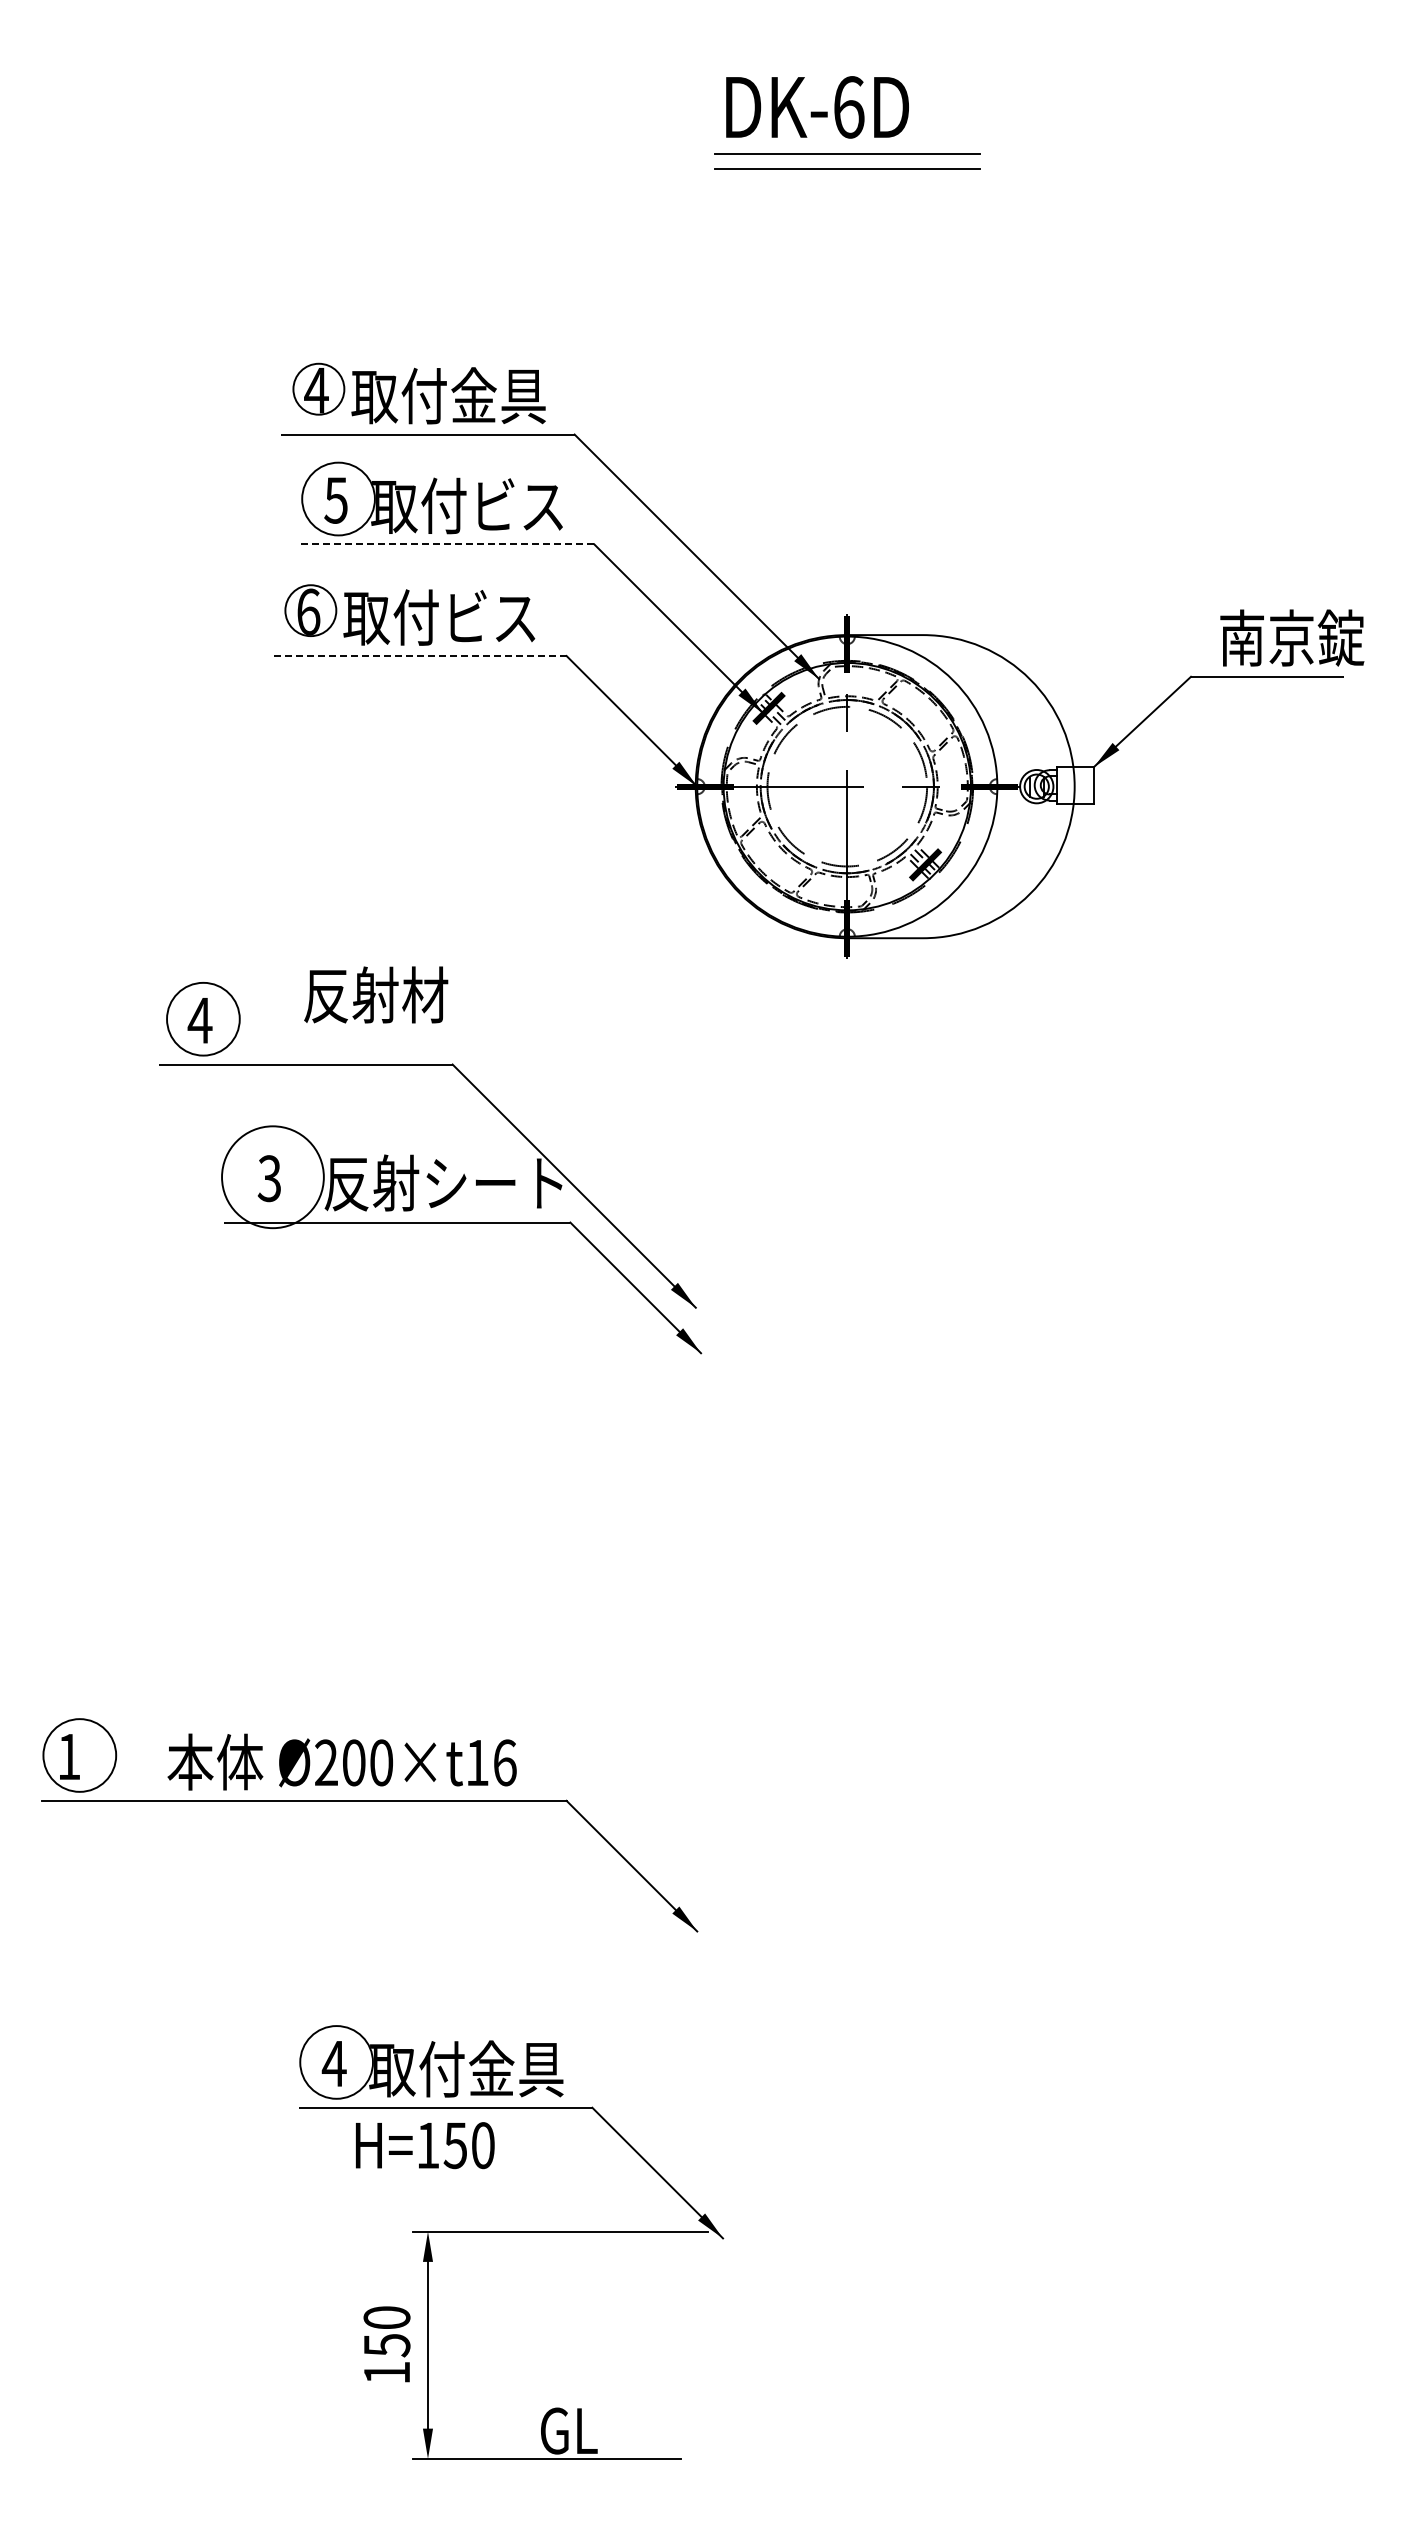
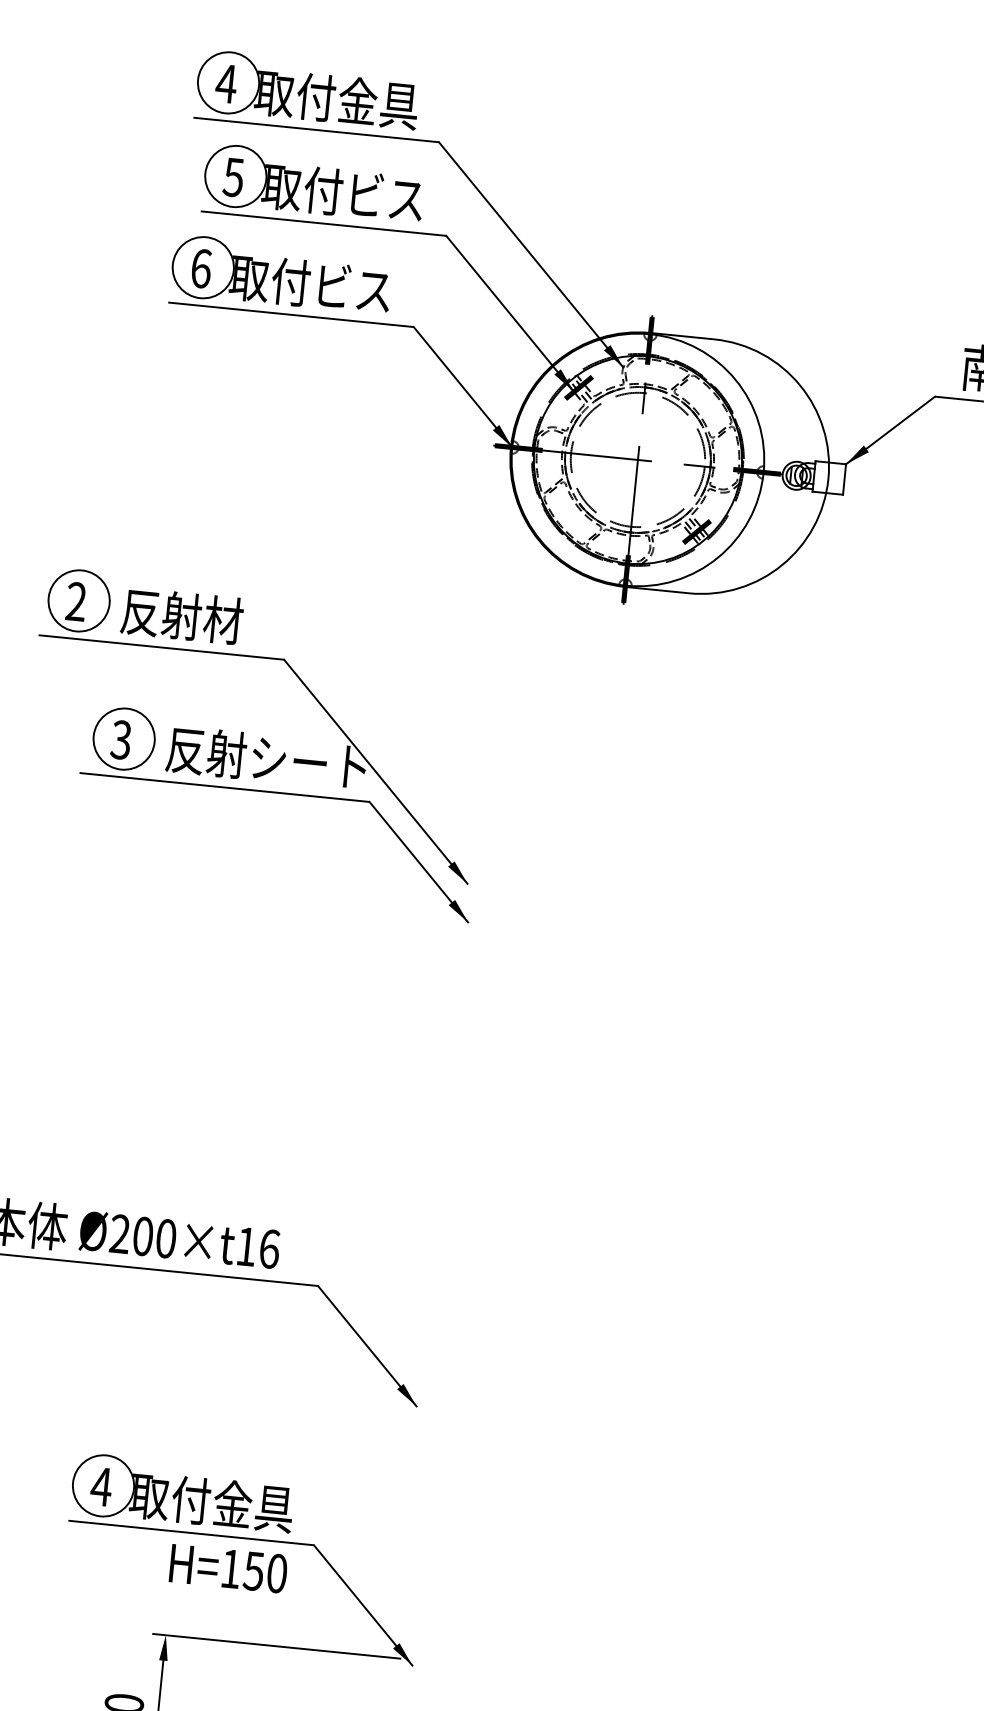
circle: (318, 388) -> (228, 82), size x1.43
line: (447, 544) -> (323, 223), dashed -> solid
circle: (310, 610) -> (203, 267), size x1.43
line: (420, 656) -> (291, 315), dashed -> solid
text: (376, 994) -> (182, 615), moved
text: (199, 1020) -> (75, 601), 4 -> 2
circle: (272, 1176) -> (123, 738), size x0.71
text: (425, 2145) -> (228, 1568), moved

